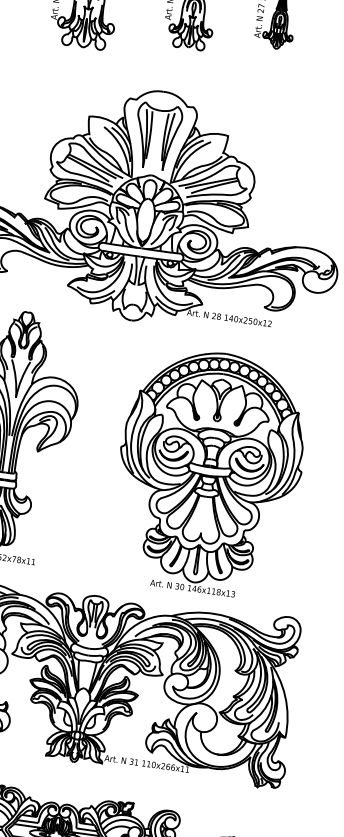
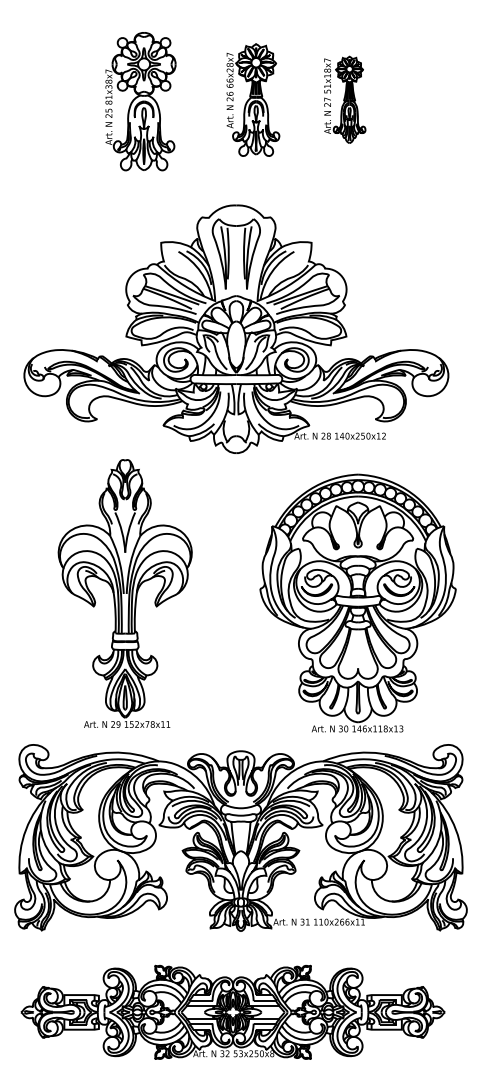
part: (209, 471) -> (357, 602), moved

